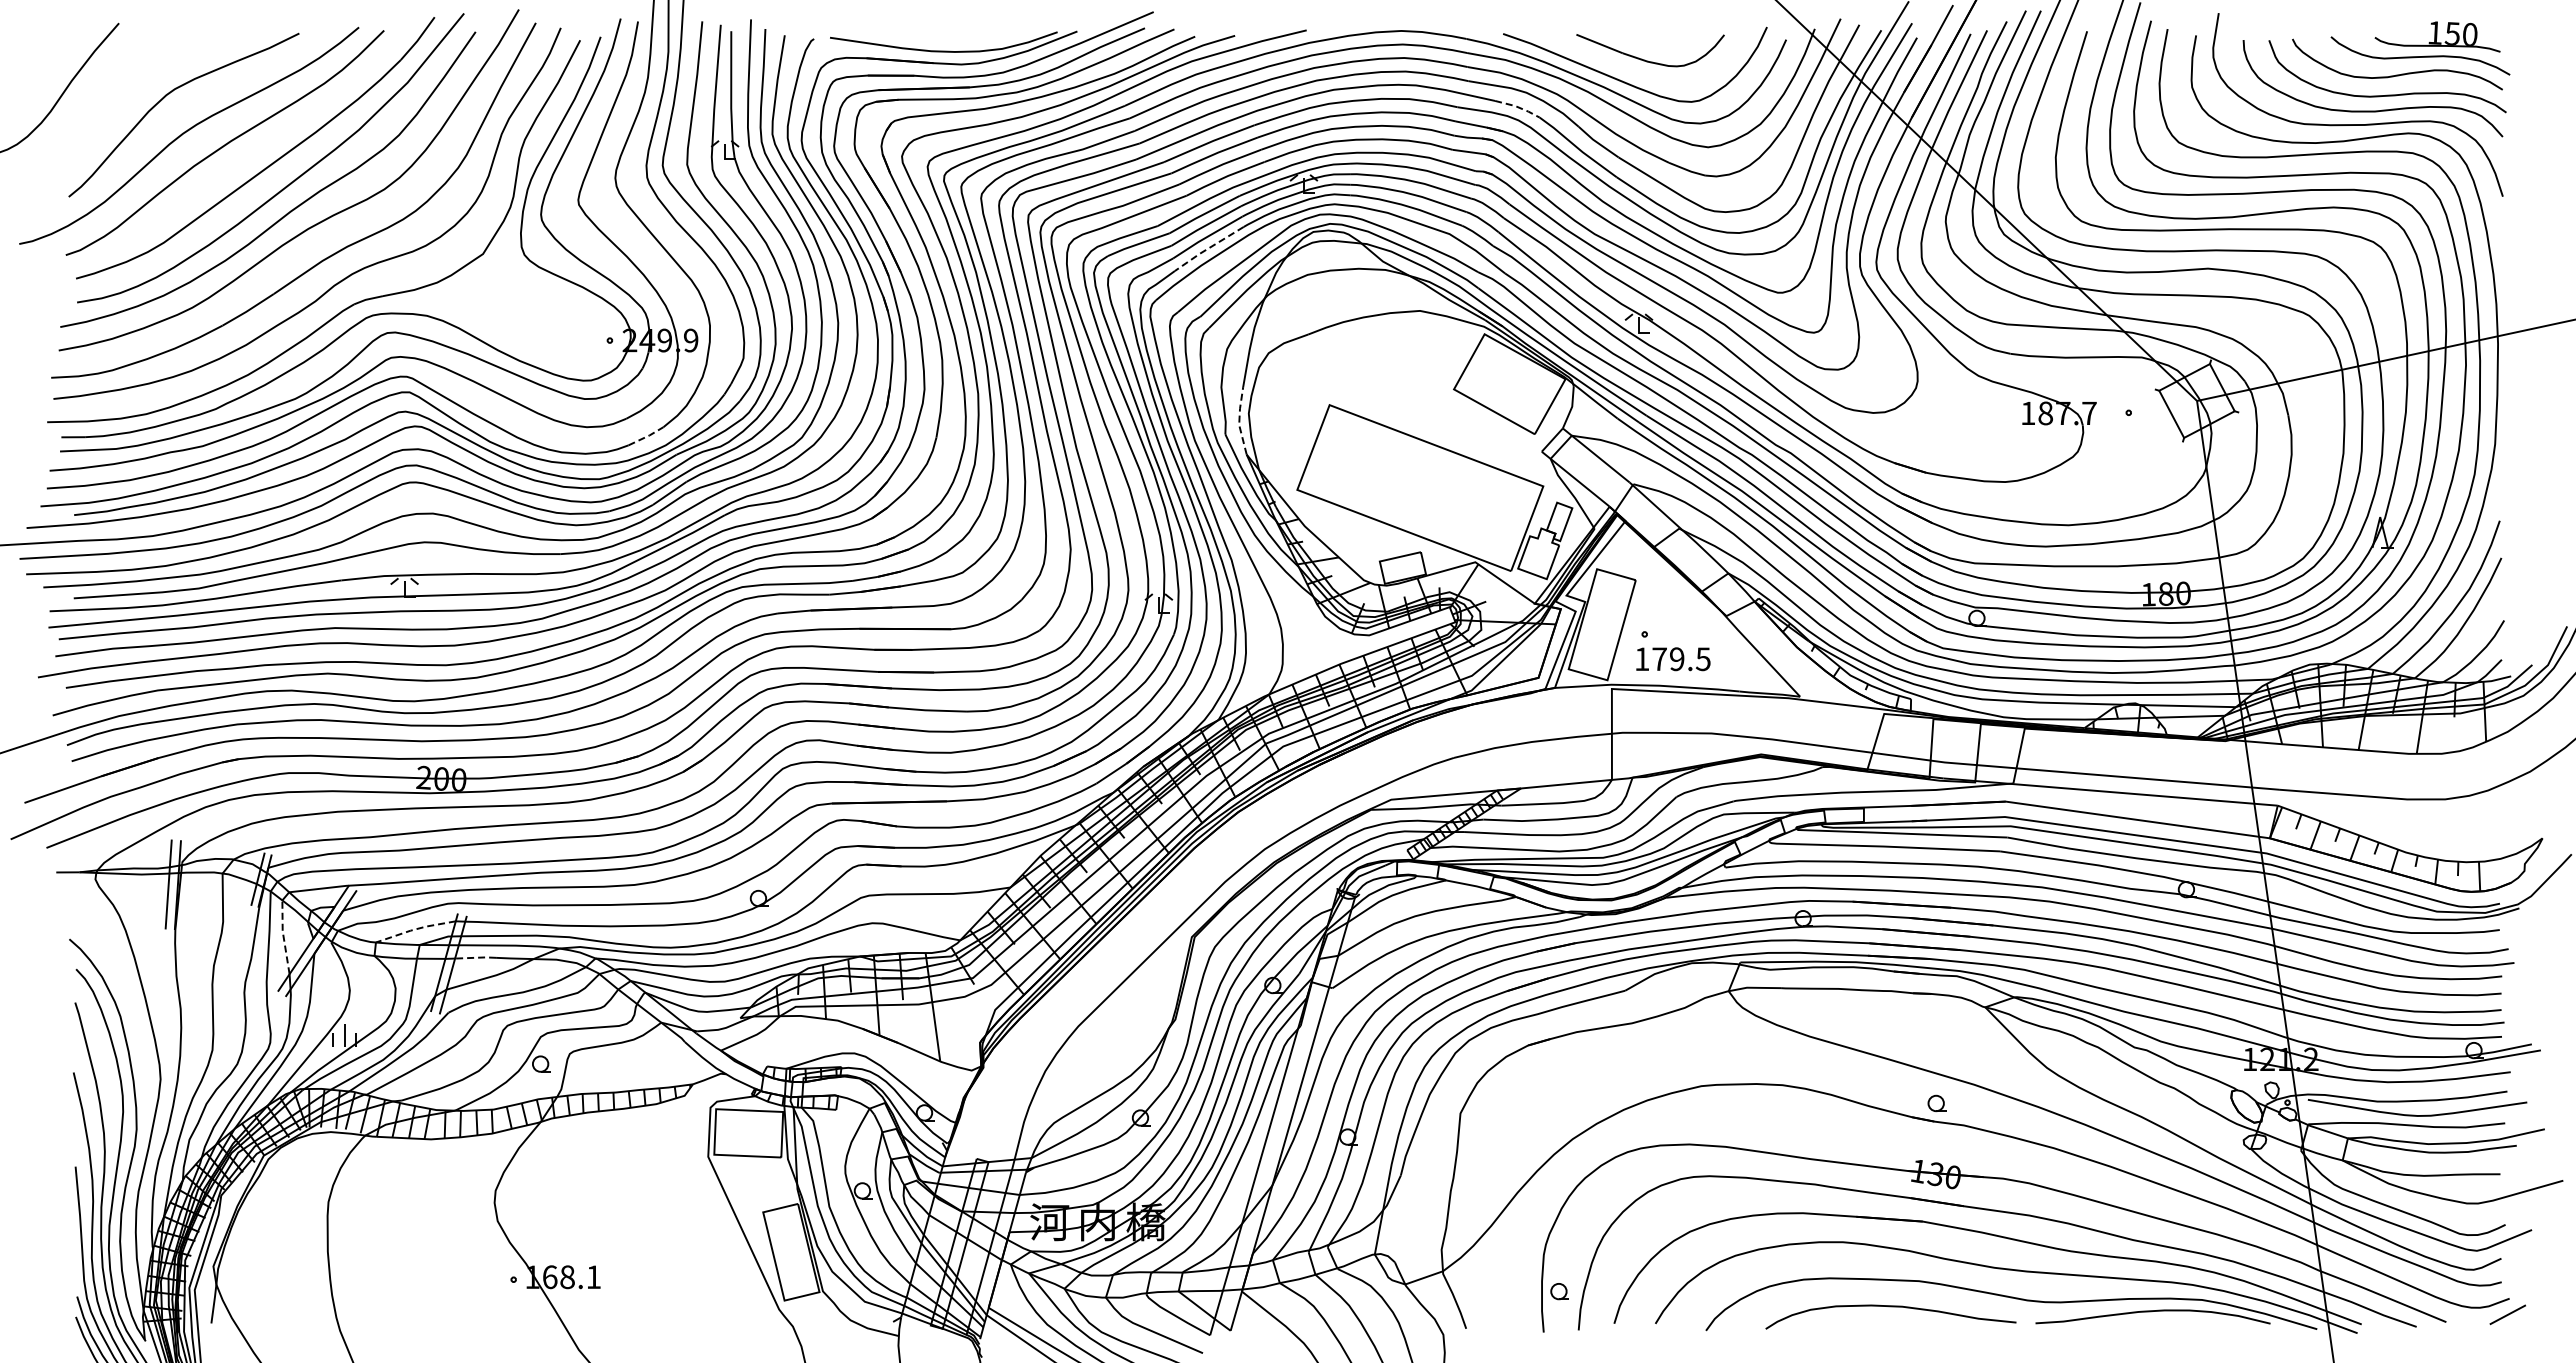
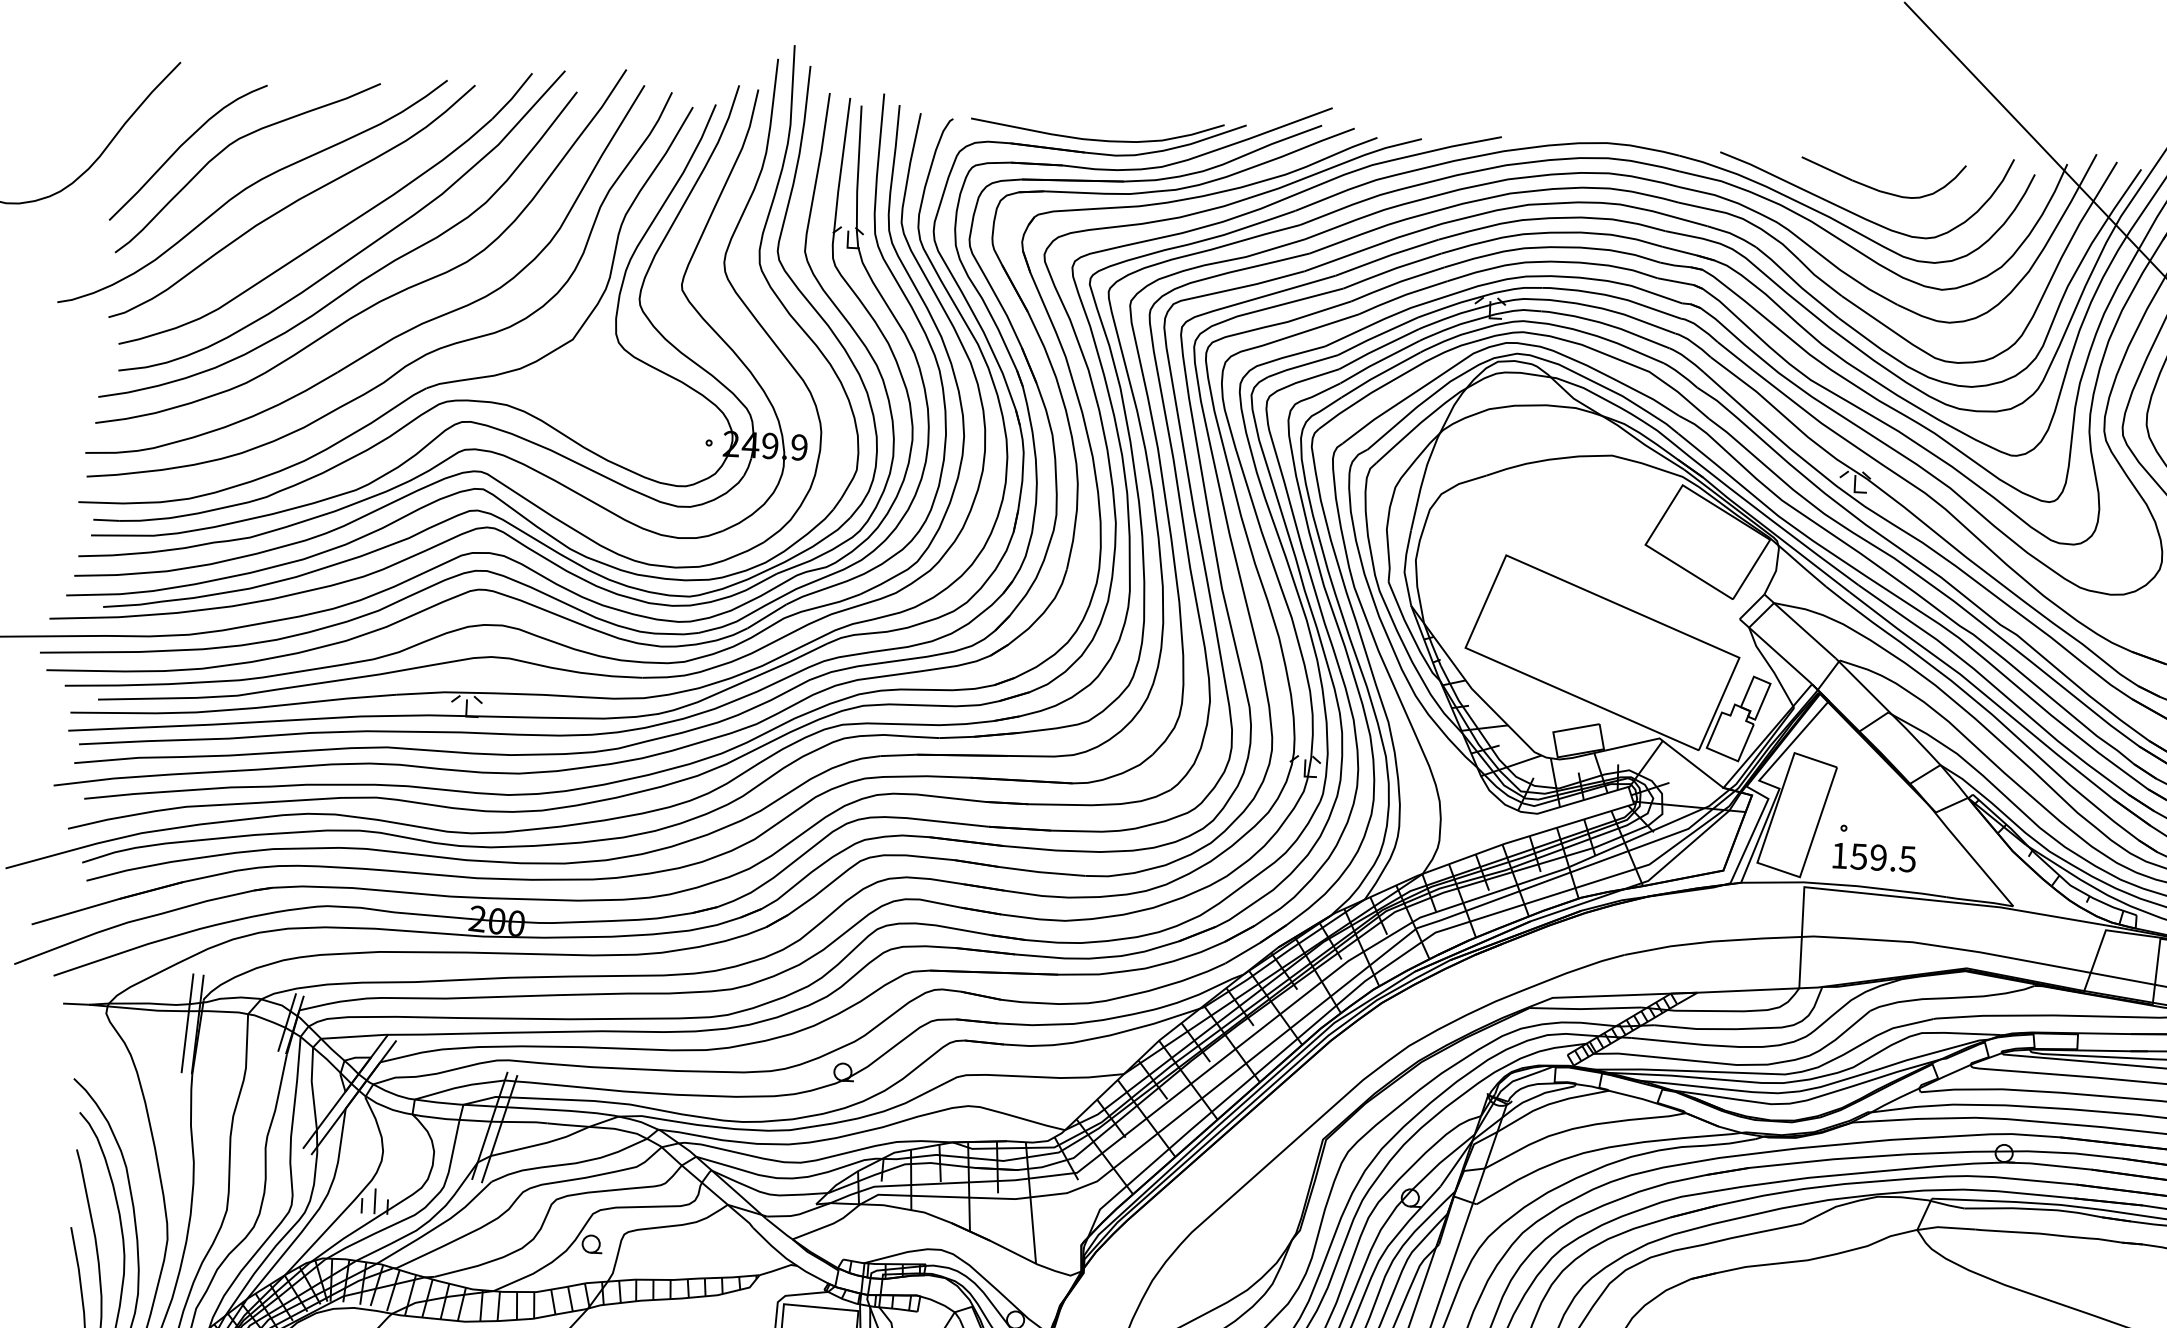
curve: (124, 98) -> (182, 146), added
line: (1518, 107) -> (1733, 234), dashed -> solid
line: (1208, 248) -> (1380, 374), dashed -> solid
line: (1239, 421) -> (1405, 568), dashed -> solid
line: (647, 436) -> (745, 551), dashed -> solid
text: (1659, 659) -> (1858, 857), 179.5 -> 159.5
line: (415, 929) -> (459, 1087), dashed -> solid
line: (283, 936) -> (312, 1087), dashed -> solid
line: (475, 957) -> (524, 1121), dashed -> solid

